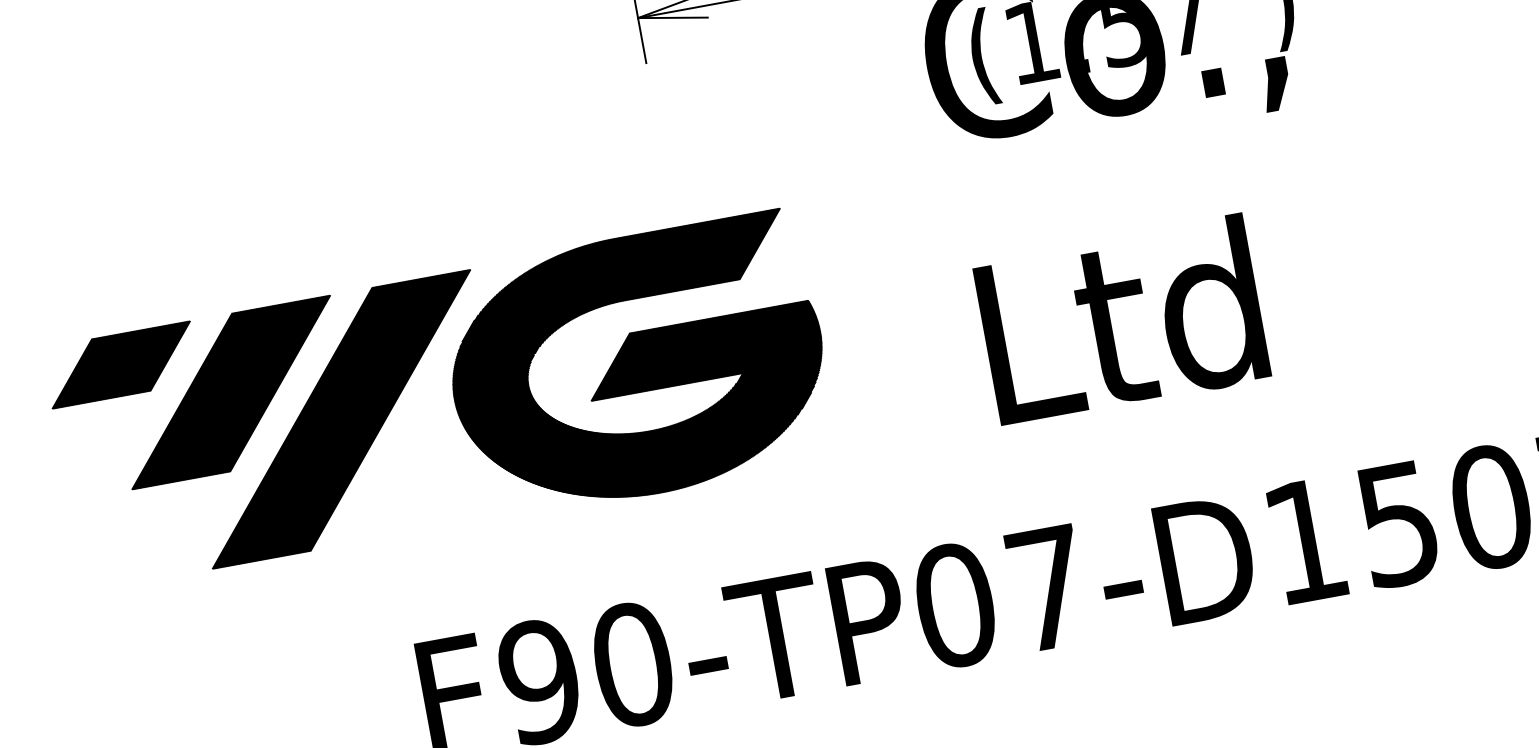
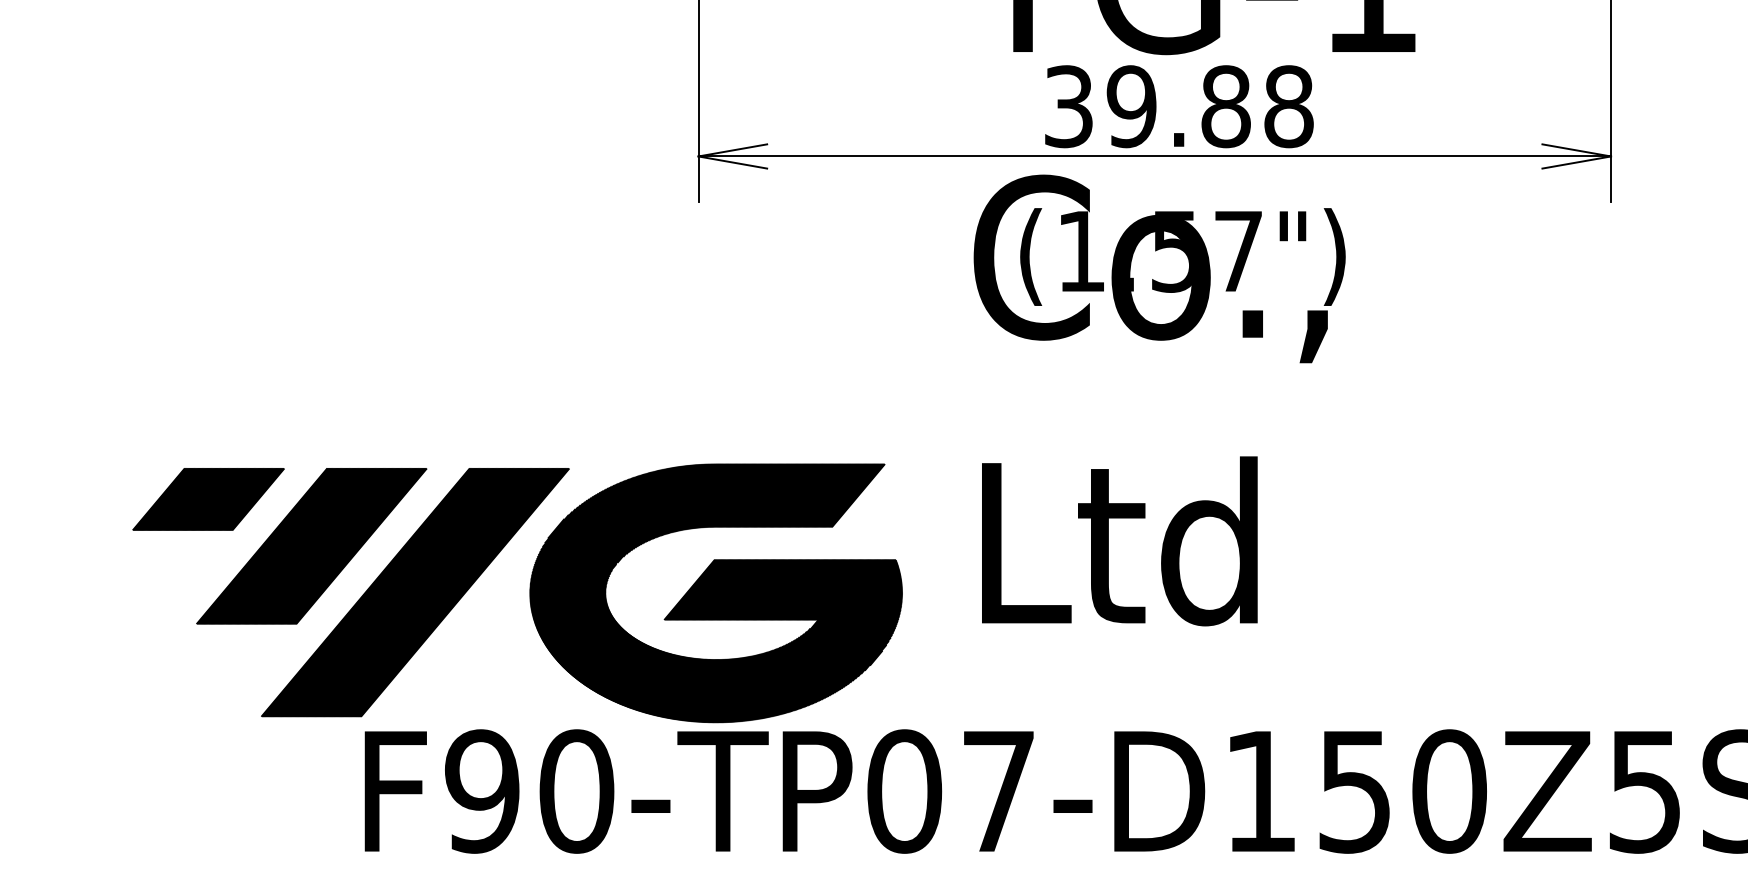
part: (453, 399) -> (529, 593), moved

